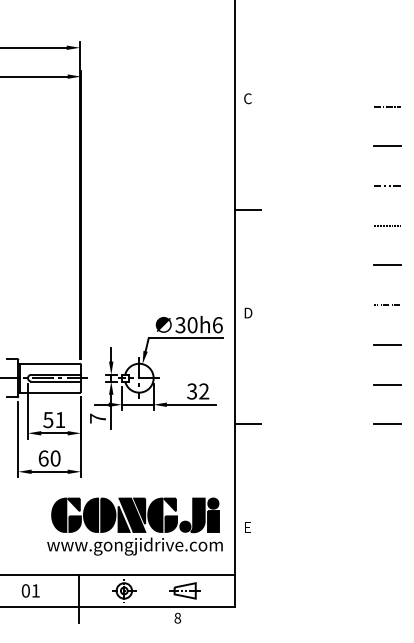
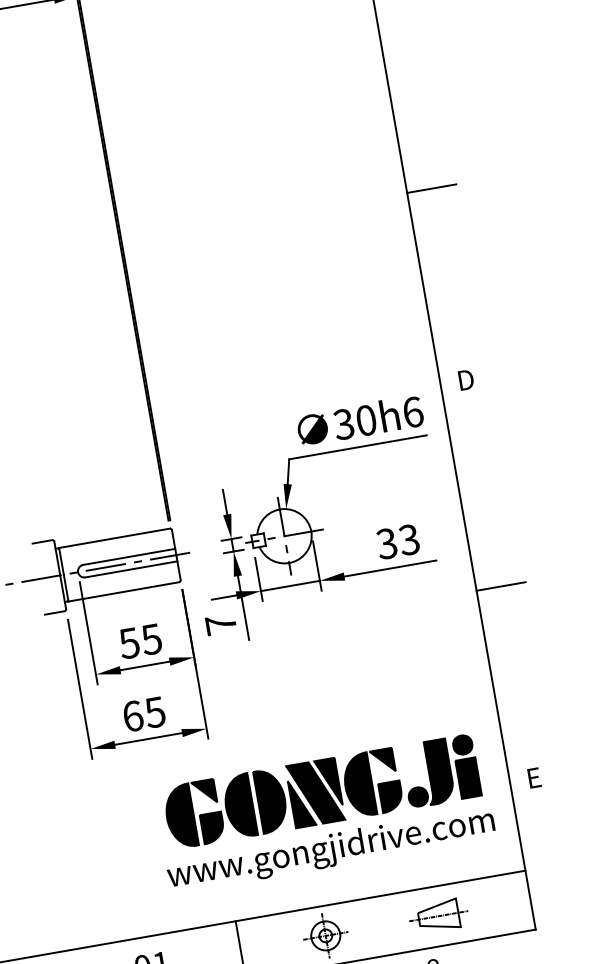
text: (204, 391) -> (409, 539), 32 -> 33
text: (60, 420) -> (152, 640), 51 -> 55
text: (55, 458) -> (155, 712), 60 -> 65

